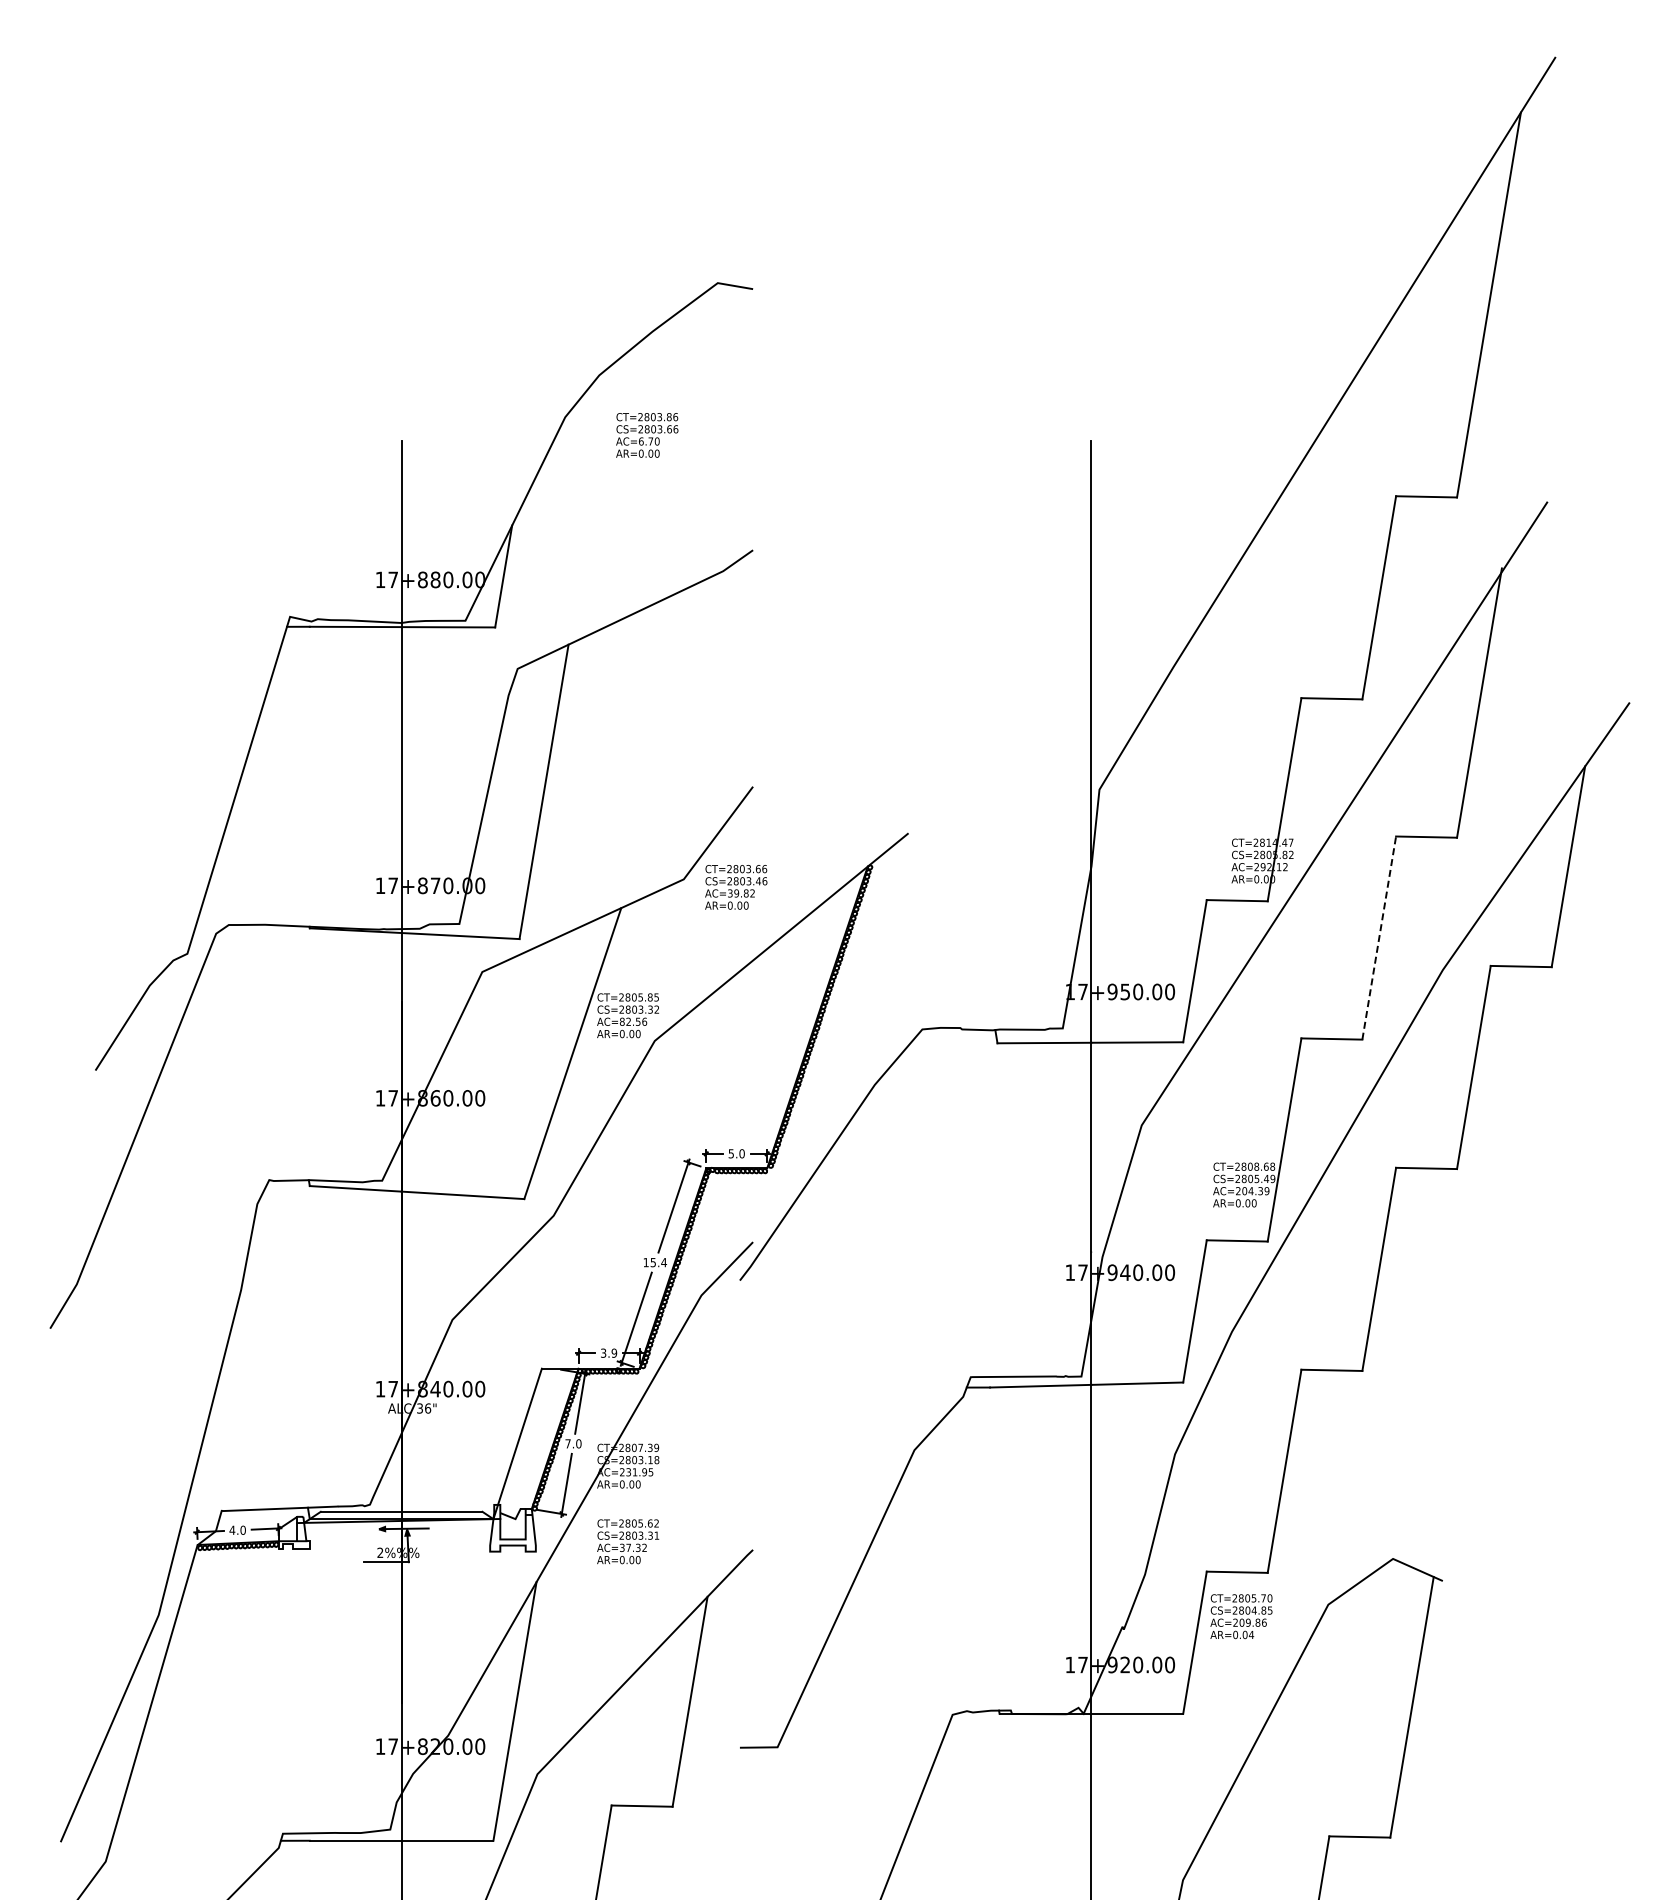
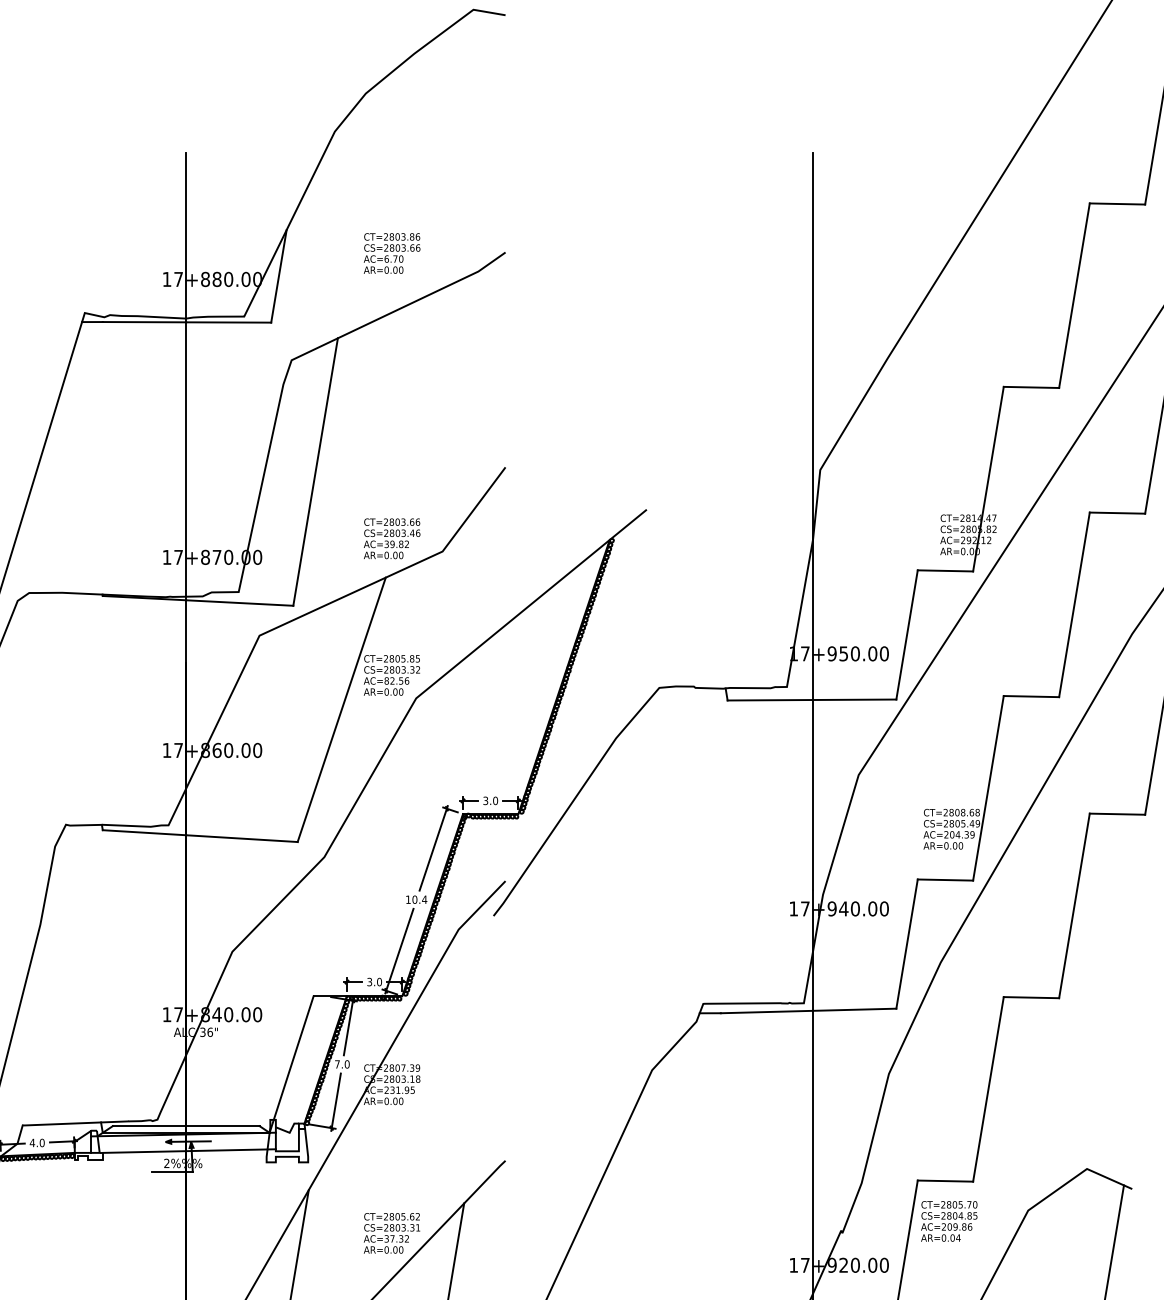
text: (647, 435) -> (392, 253), moved
text: (736, 887) -> (392, 538), moved
line: (1379, 938) -> (1074, 605), dashed -> solid
text: (731, 1153) -> (485, 800), 5.0 -> 3.0
text: (653, 1262) -> (415, 899), 15.4 -> 10.4
text: (613, 1353) -> (378, 982), 3.9 -> 3.0
line: (405, 1539) -> (189, 1151), added
text: (628, 1541) -> (392, 1233), moved

